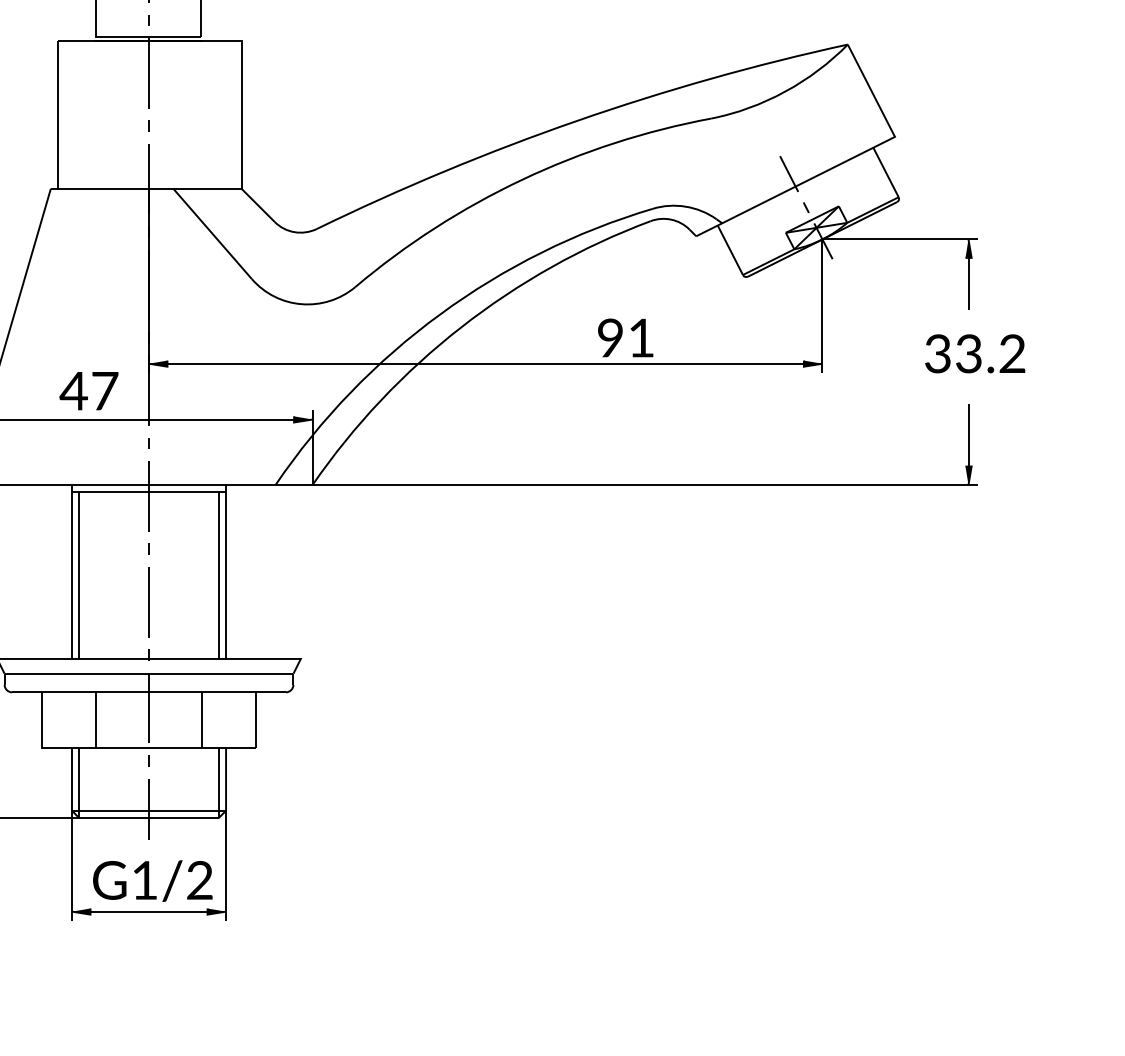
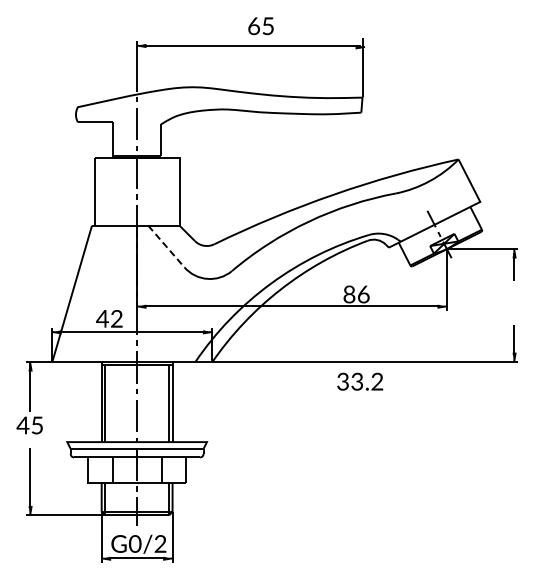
line: (212, 233) -> (166, 246), solid -> dashed
text: (625, 338) -> (356, 294), 91 -> 86
text: (975, 353) -> (360, 381), moved
text: (104, 390) -> (116, 318), 47 -> 42
text: (145, 879) -> (135, 543), G1/2 -> G0/2

